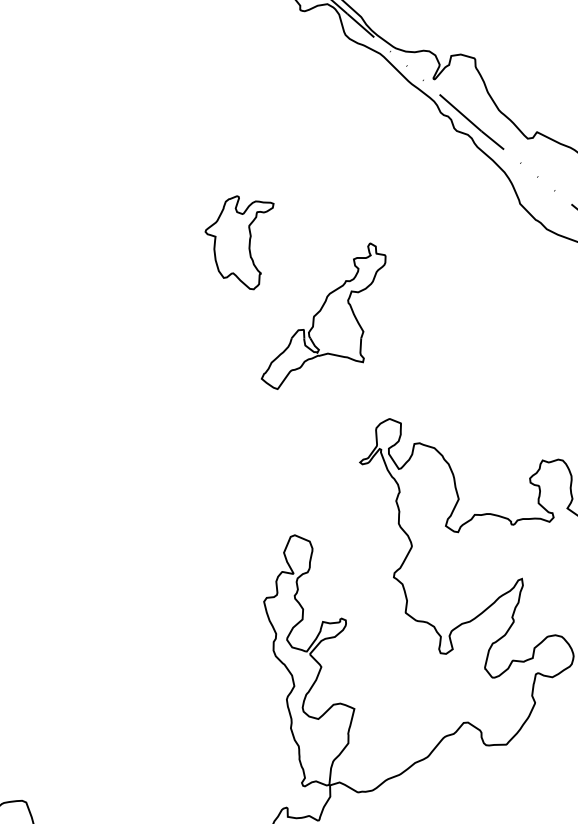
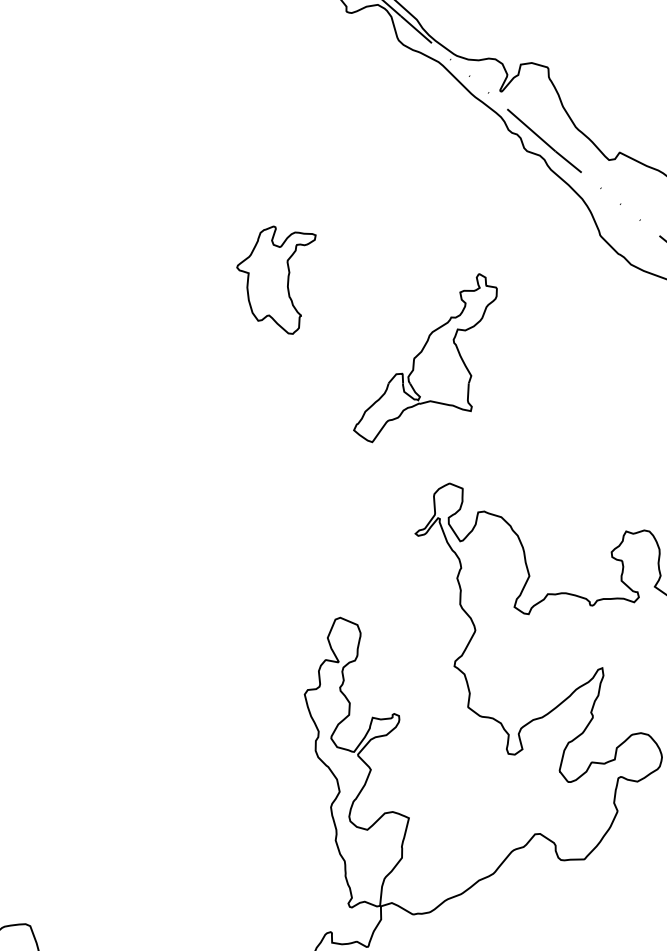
part: (323, 315) -> (425, 357), moved

